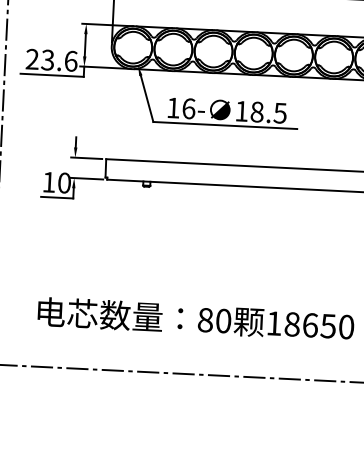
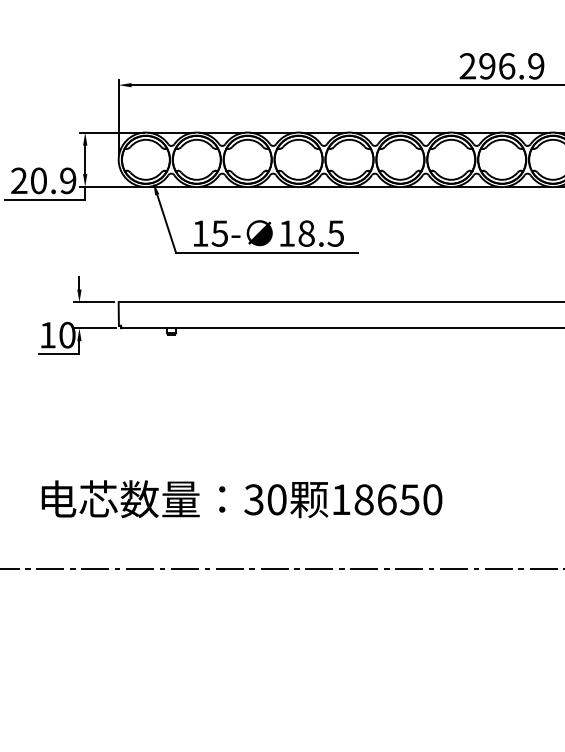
text: (59, 60) -> (53, 180), 23.6 -> 20.9
text: (188, 108) -> (219, 233), 16- -> 15-
text: (205, 319) -> (253, 499), 80 -> 30

